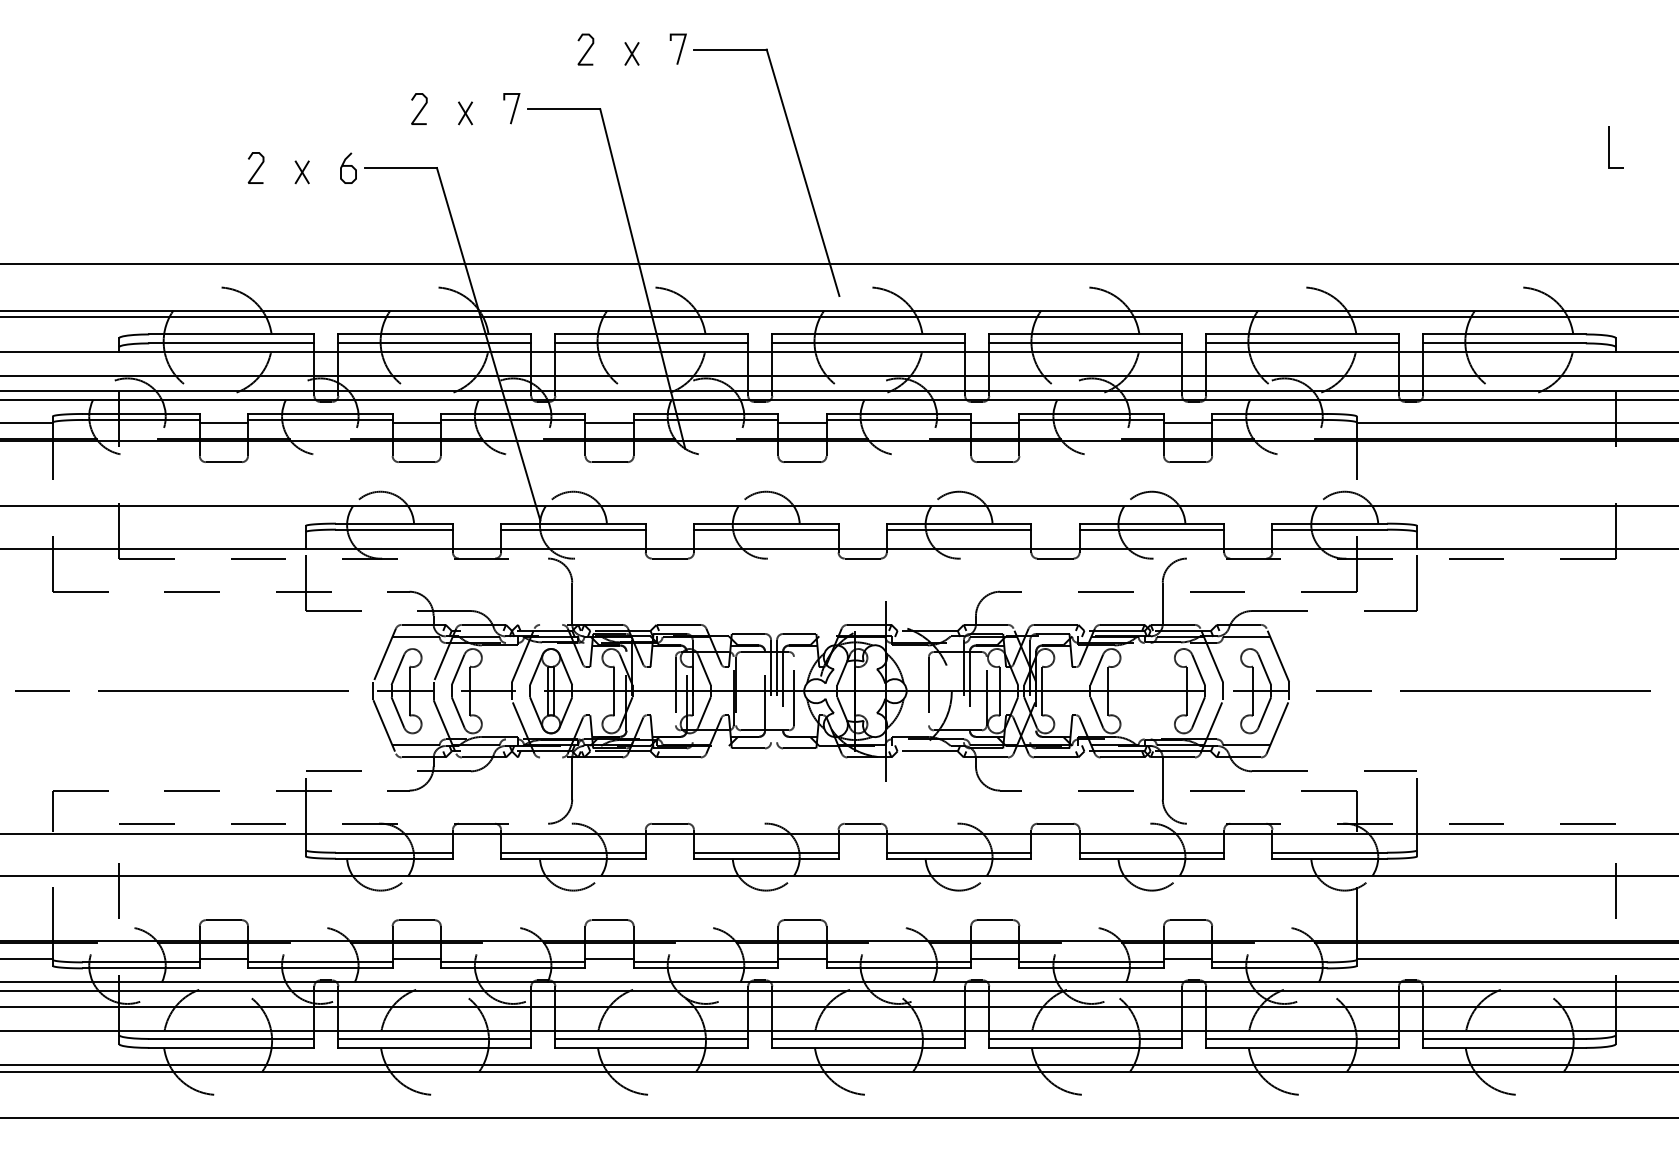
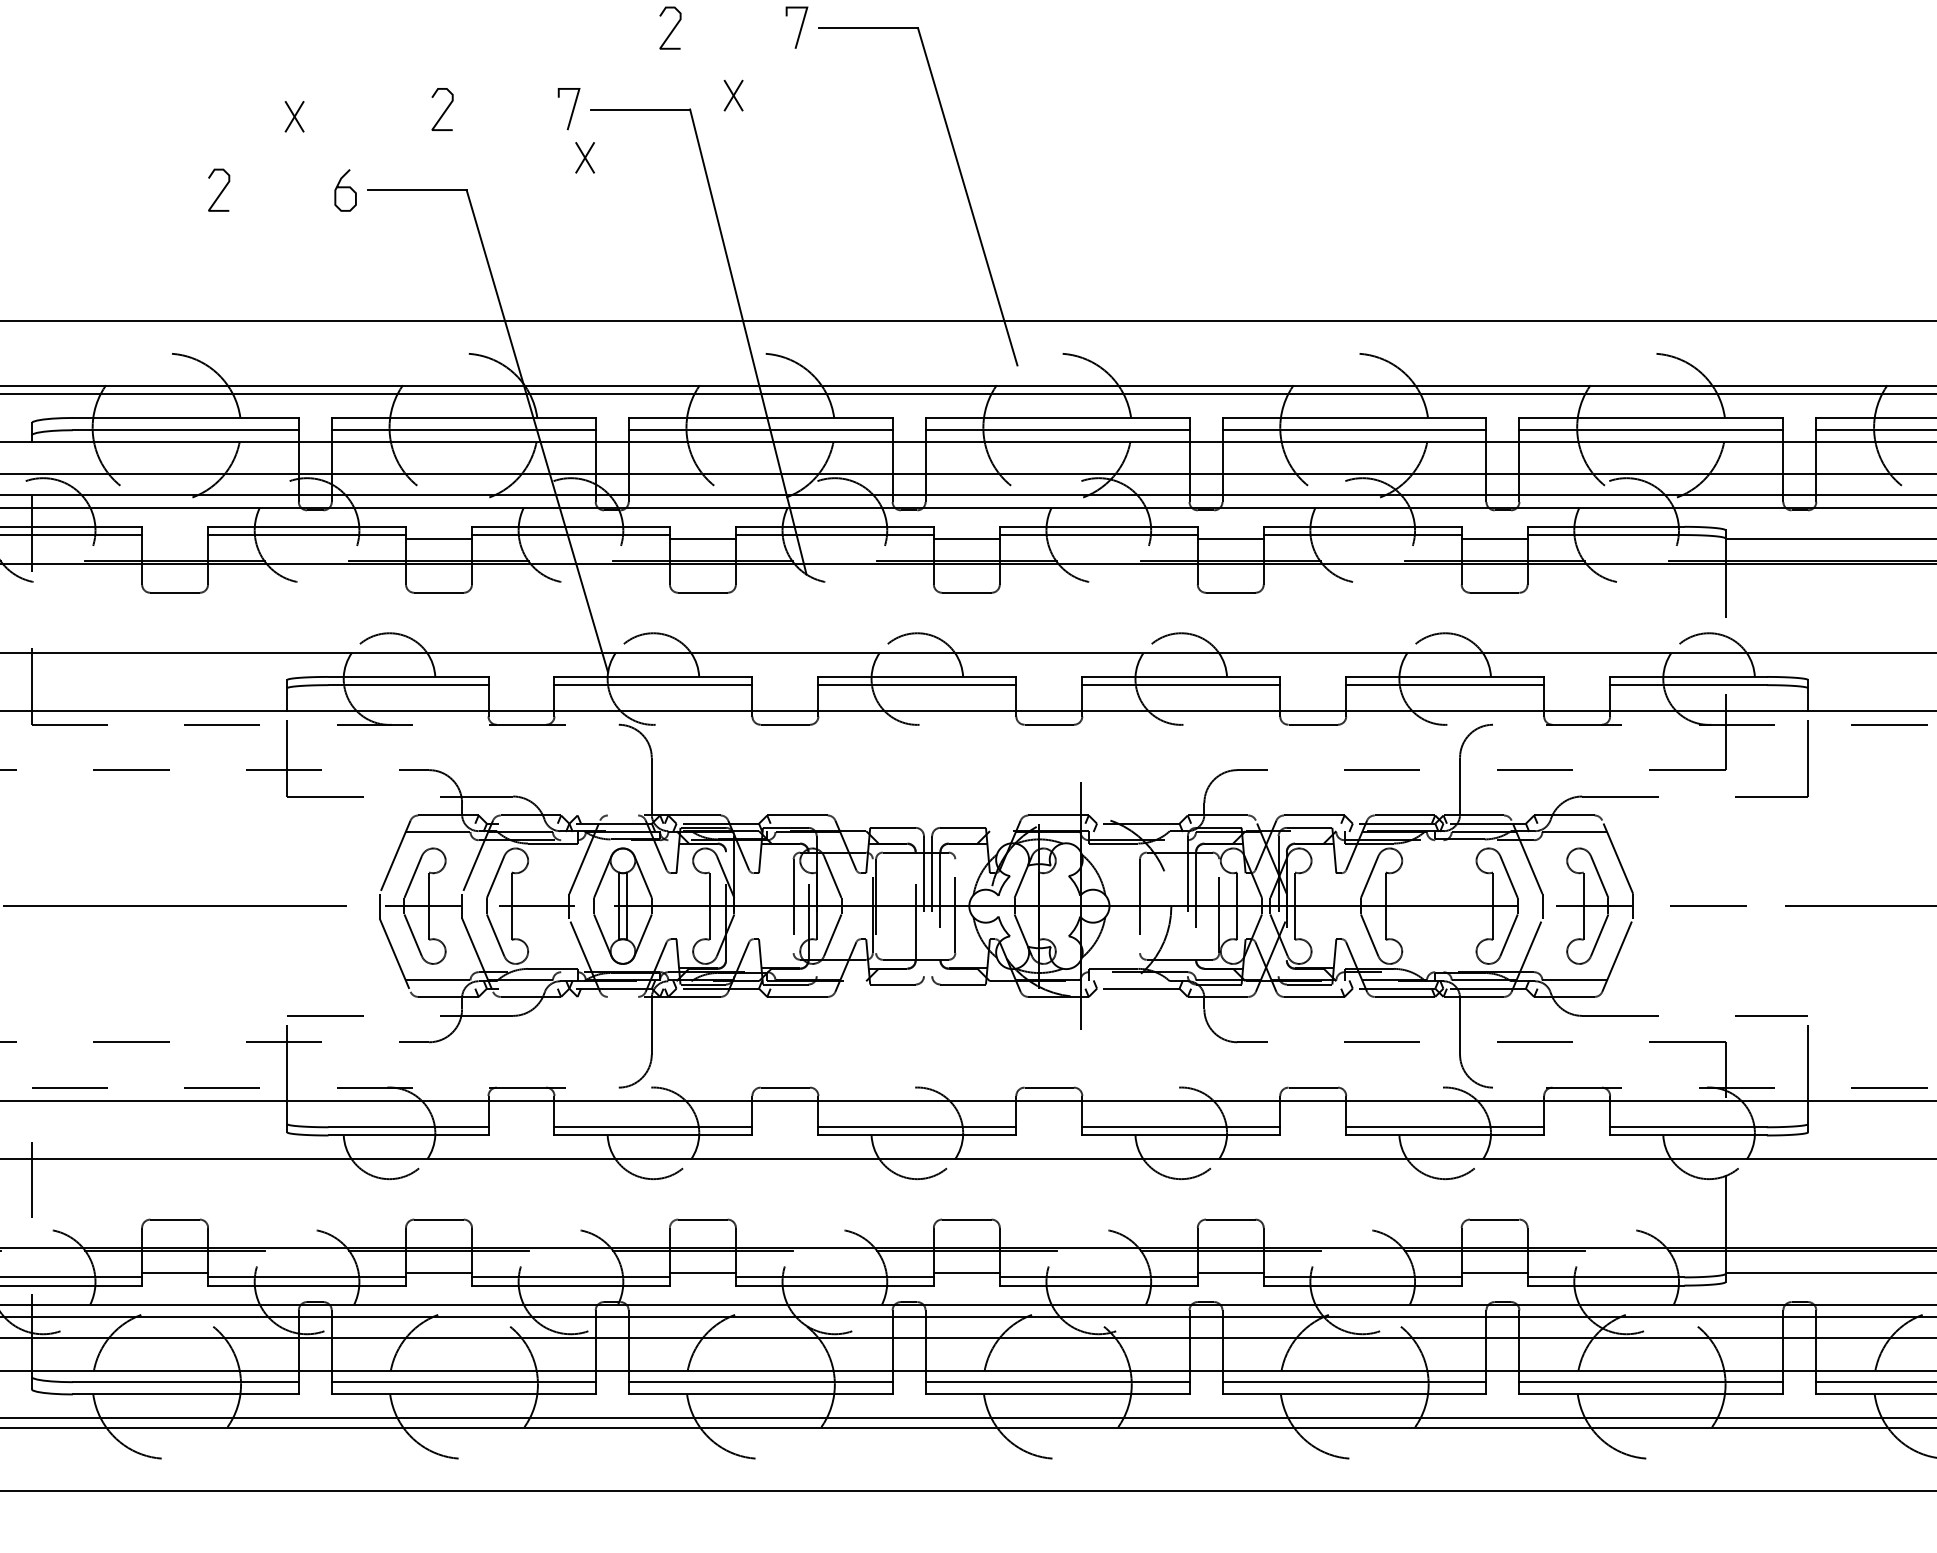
part: (631, 53) -> (732, 95), moved
part: (465, 113) -> (585, 158), moved
part: (301, 172) -> (293, 116), moved
line: (223, 423) -> (174, 539), removed

